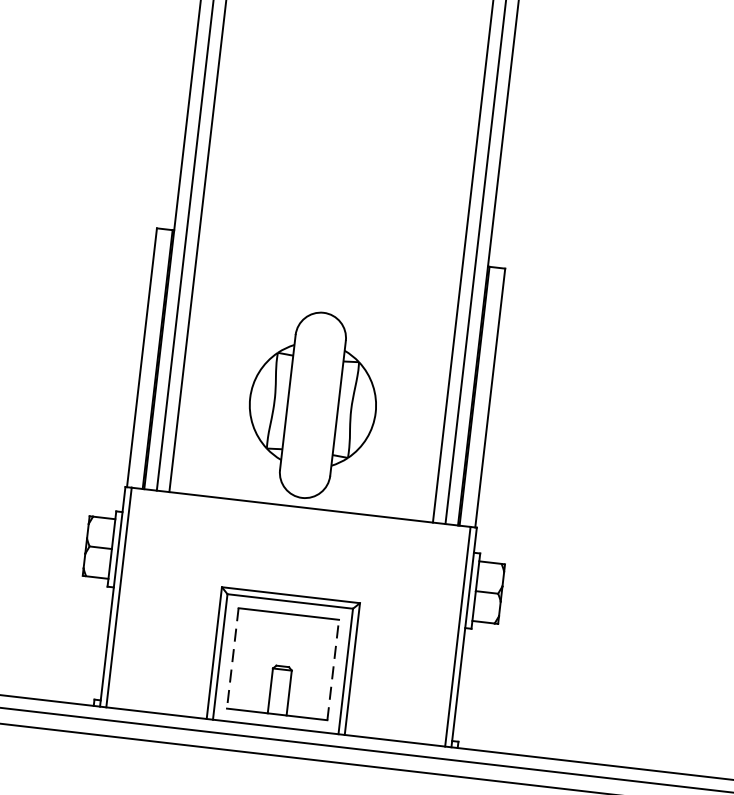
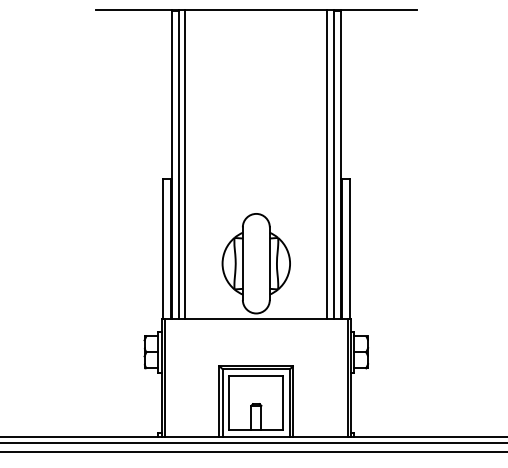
line: (232, 659) -> (229, 403), dashed -> solid
line: (333, 669) -> (283, 402), dashed -> solid

